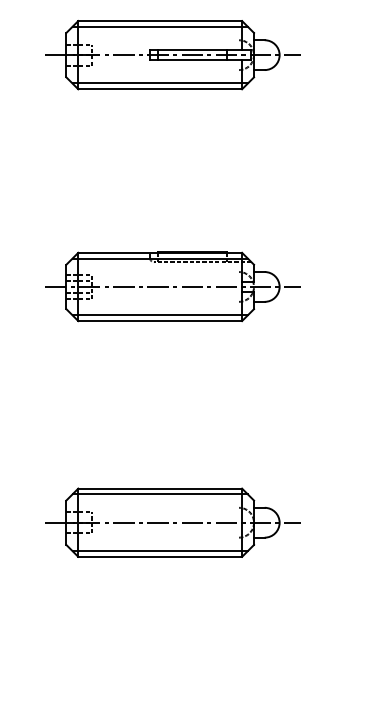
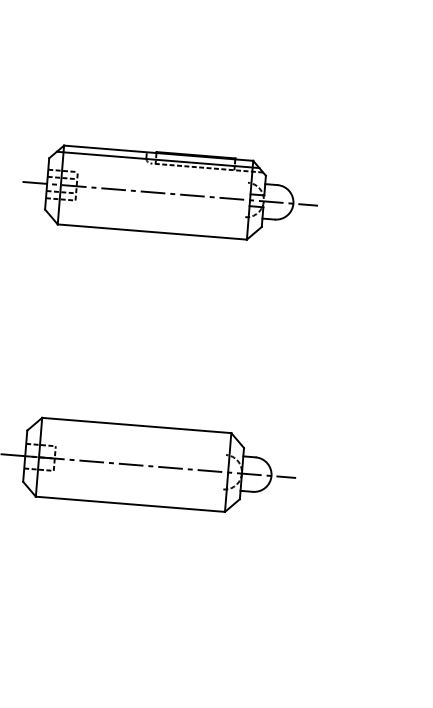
line: (159, 315) -> (152, 225), removed
line: (159, 494) -> (135, 432), removed
line: (159, 551) -> (130, 498), removed

